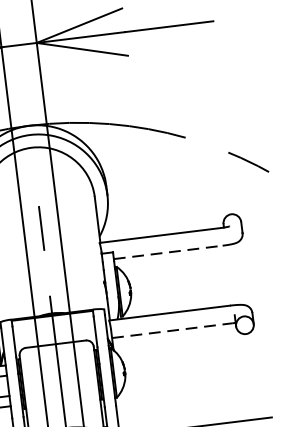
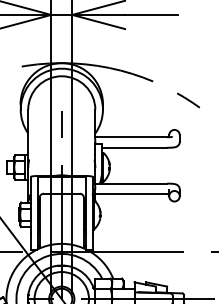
line: (167, 251) -> (134, 147), dashed -> solid
line: (172, 331) -> (131, 194), dashed -> solid

